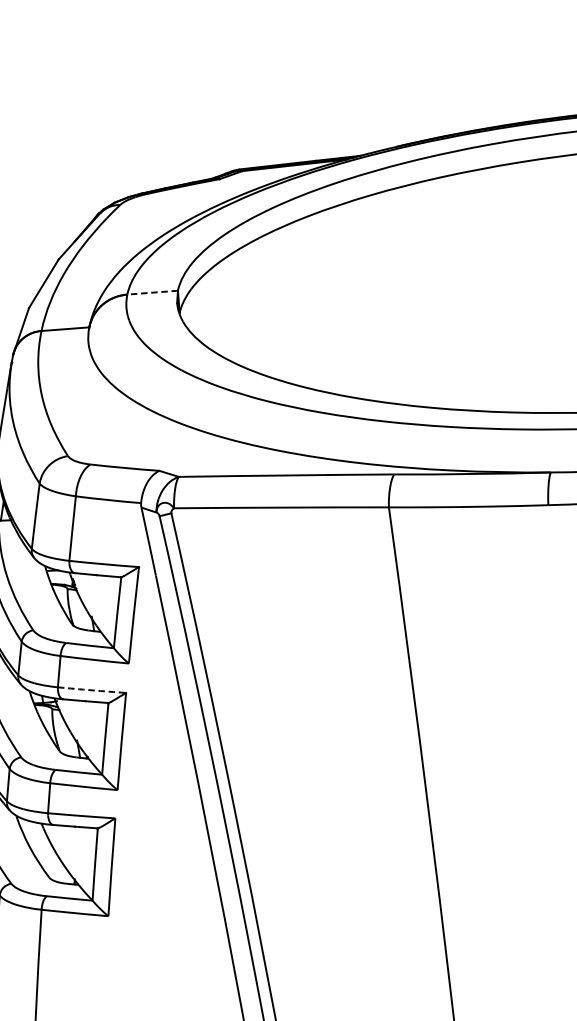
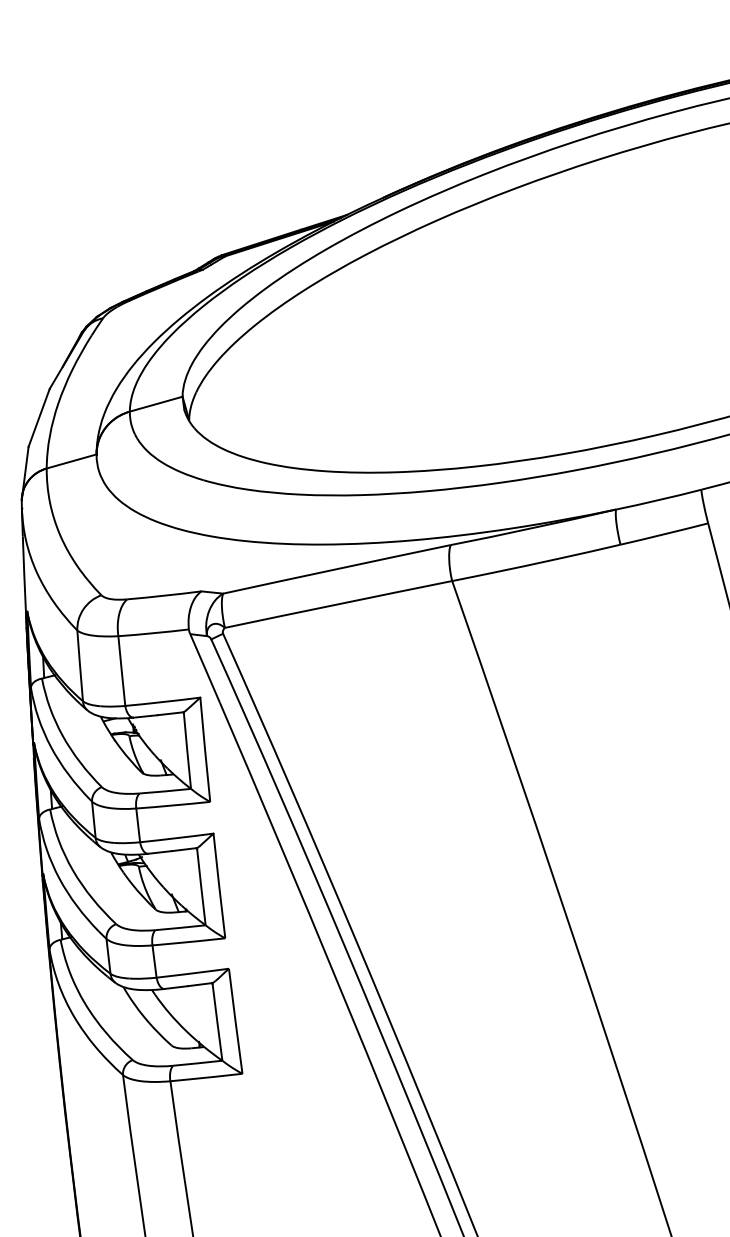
line: (151, 292) -> (155, 404), dashed -> solid
arc: (91, 690) -> (176, 838), dashed -> solid

